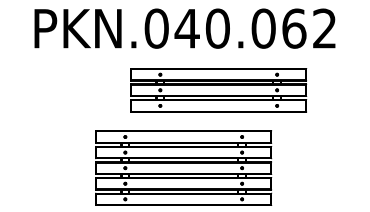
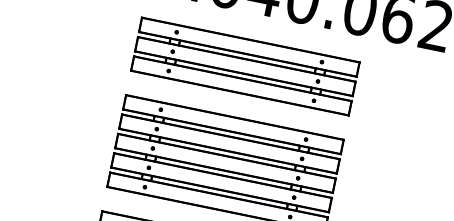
part: (218, 90) -> (244, 66), moved

